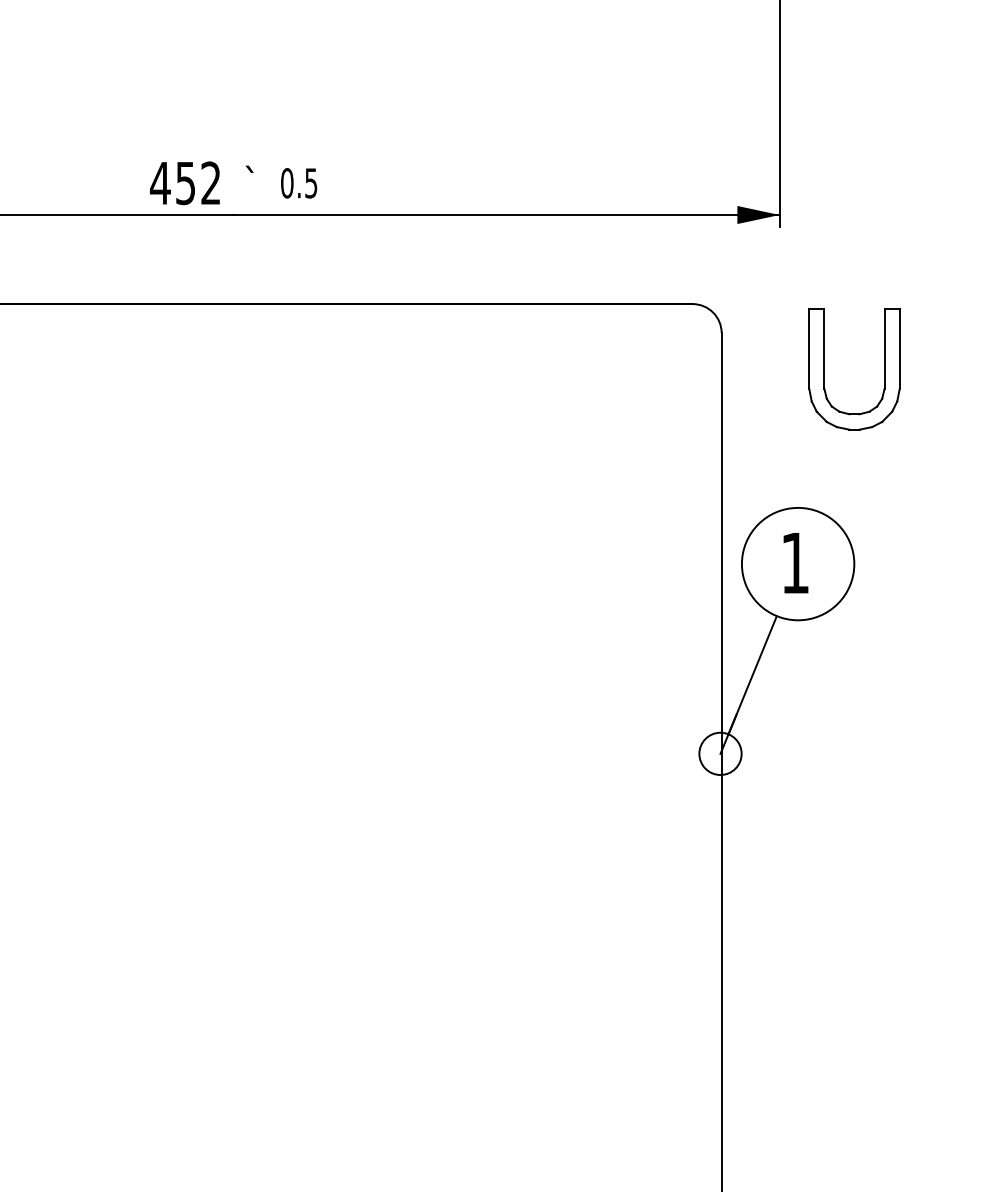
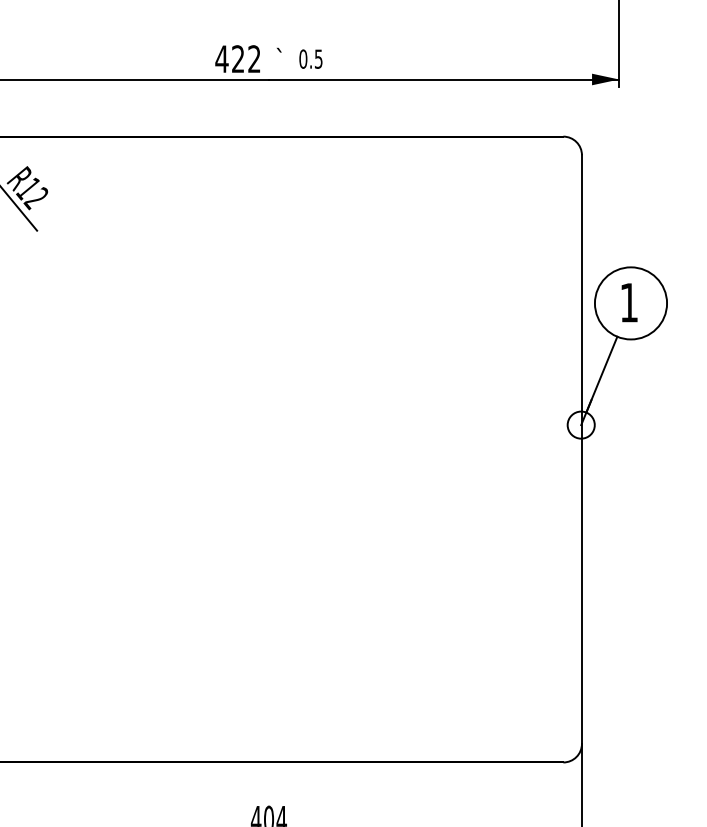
text: (186, 183) -> (238, 59), 452 -> 422
part: (825, 369) -> (648, 178), removed

